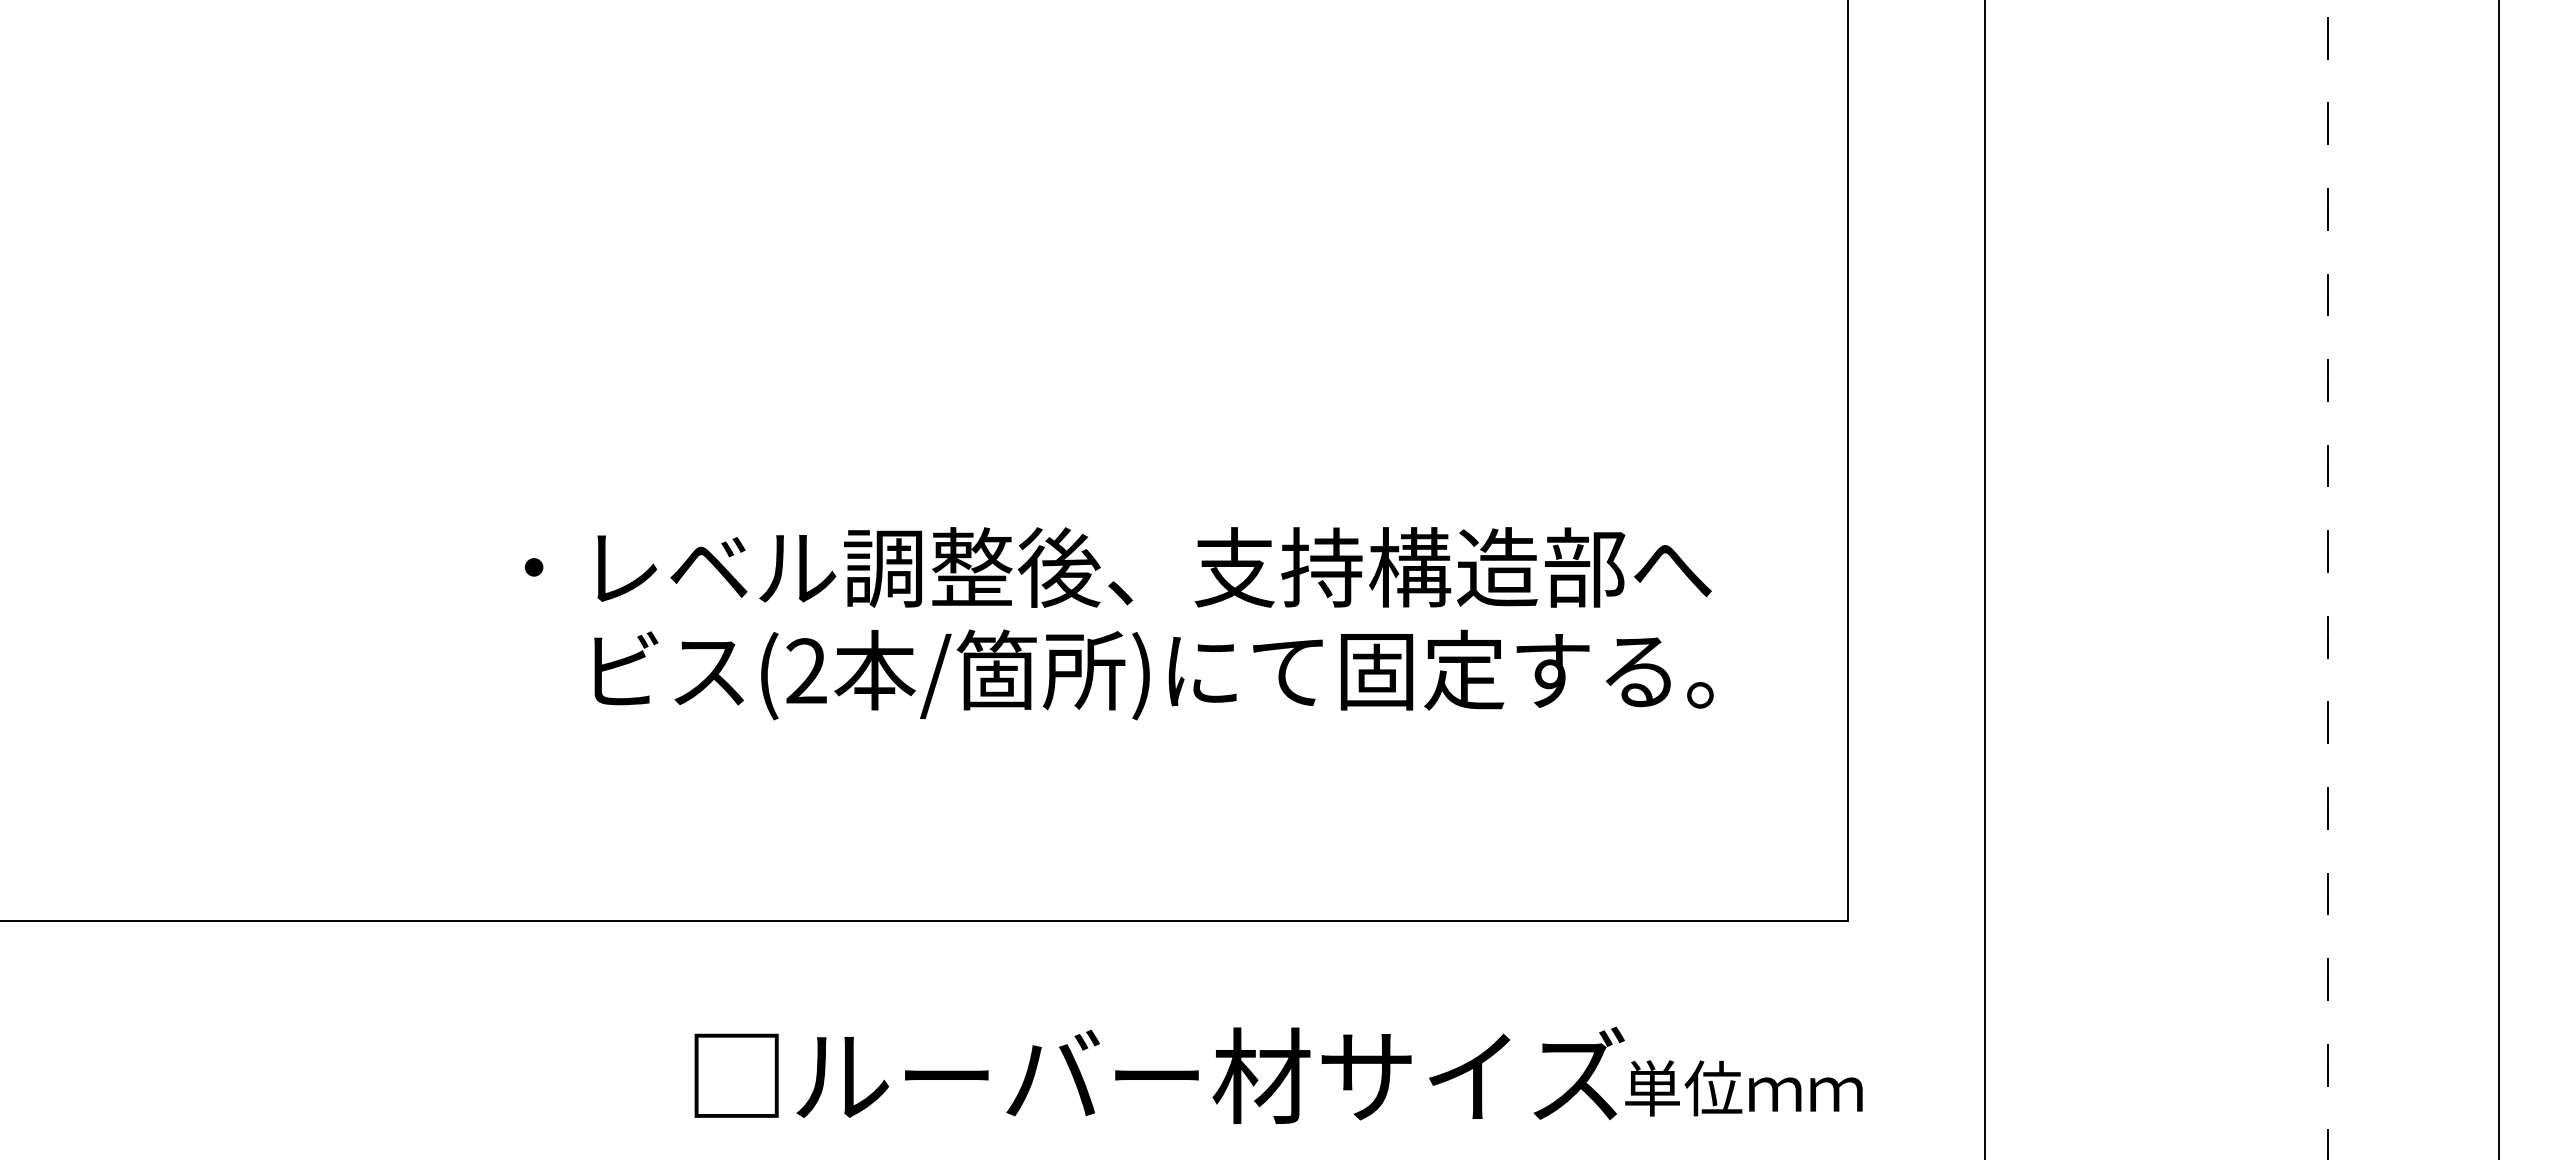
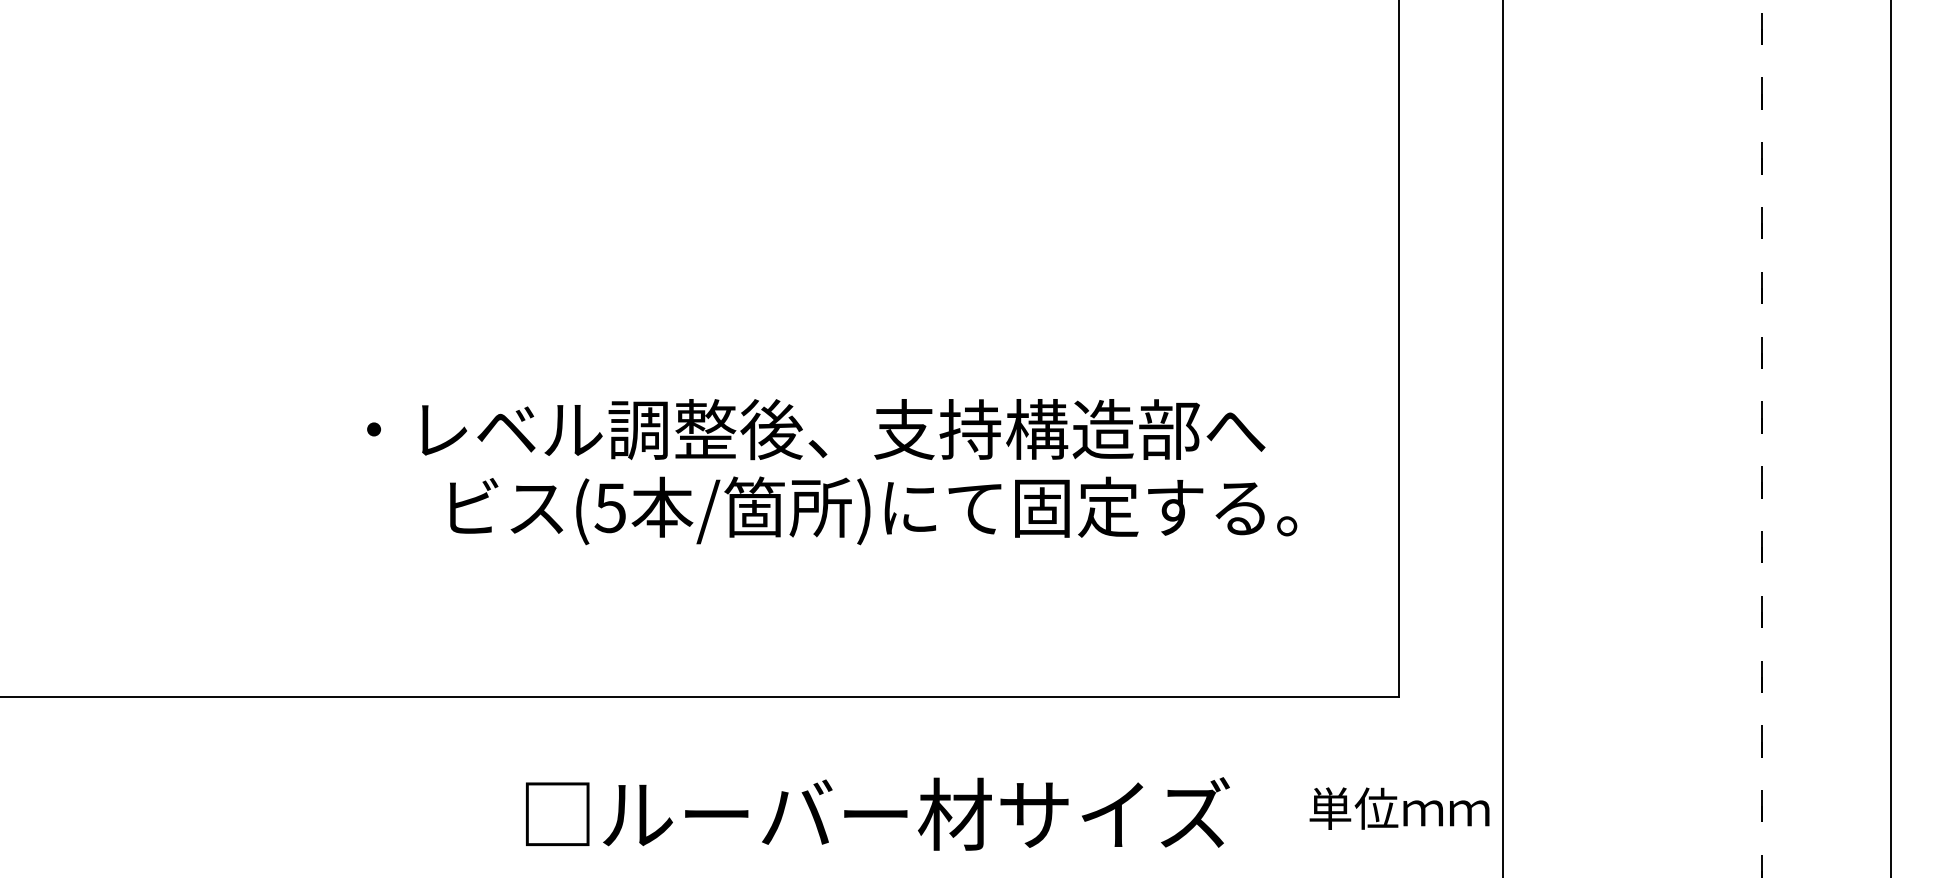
text: (1117, 567) -> (815, 429), moved
text: (805, 671) -> (609, 508), (2 -> (5
text: (1743, 1088) -> (1399, 808), moved

